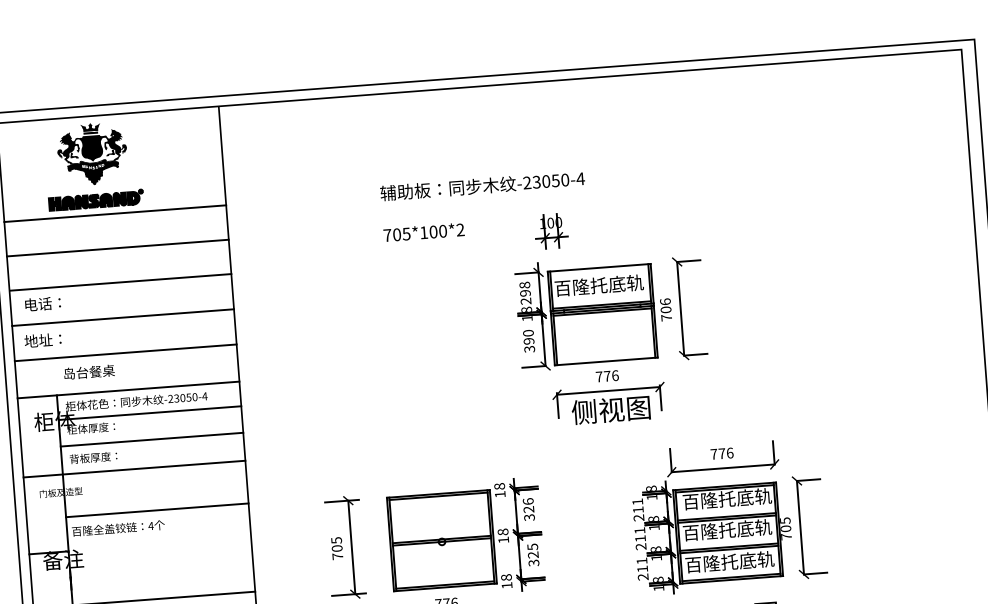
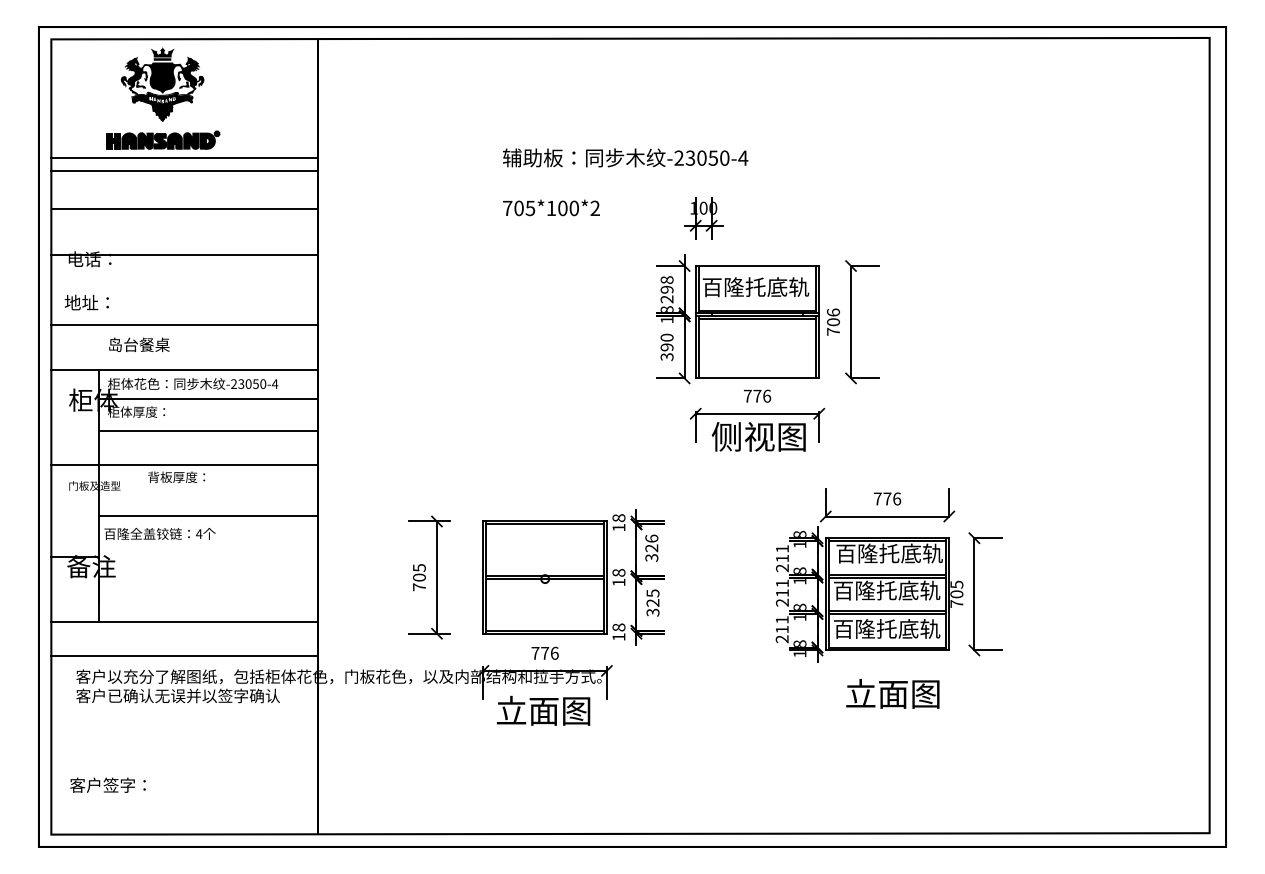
line: (117, 248) -> (184, 171), moved
line: (120, 282) -> (184, 209), moved
line: (123, 317) -> (184, 254), moved
text: (93, 457) -> (176, 477), moved

